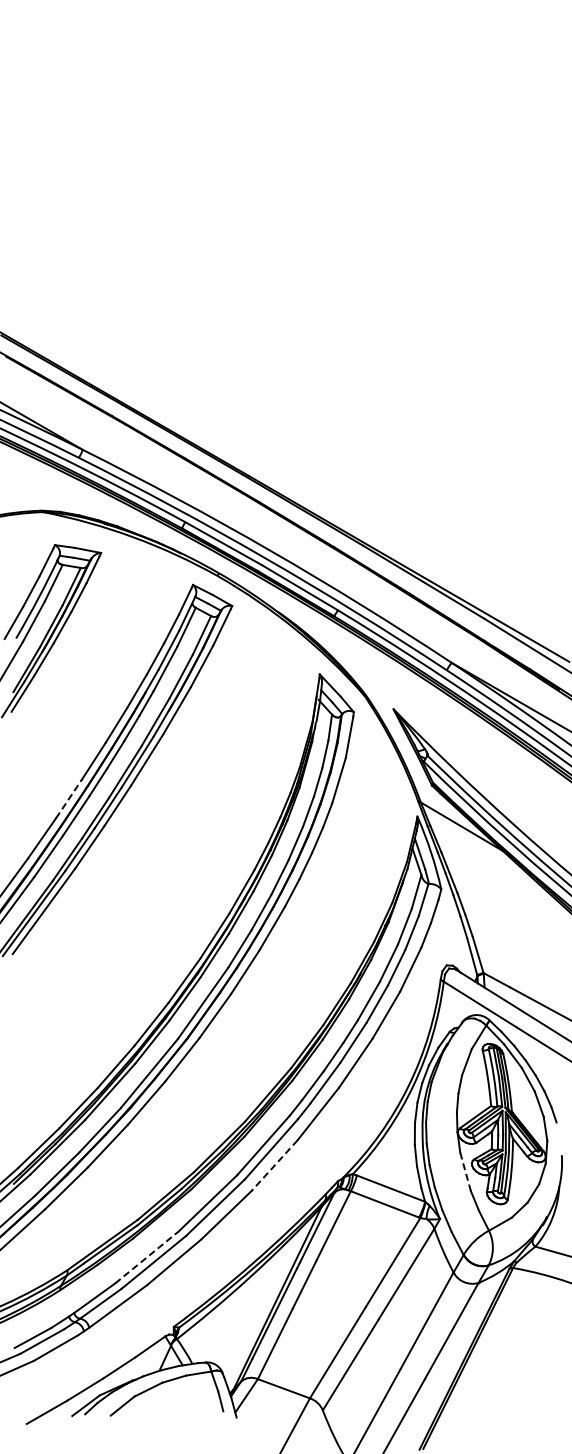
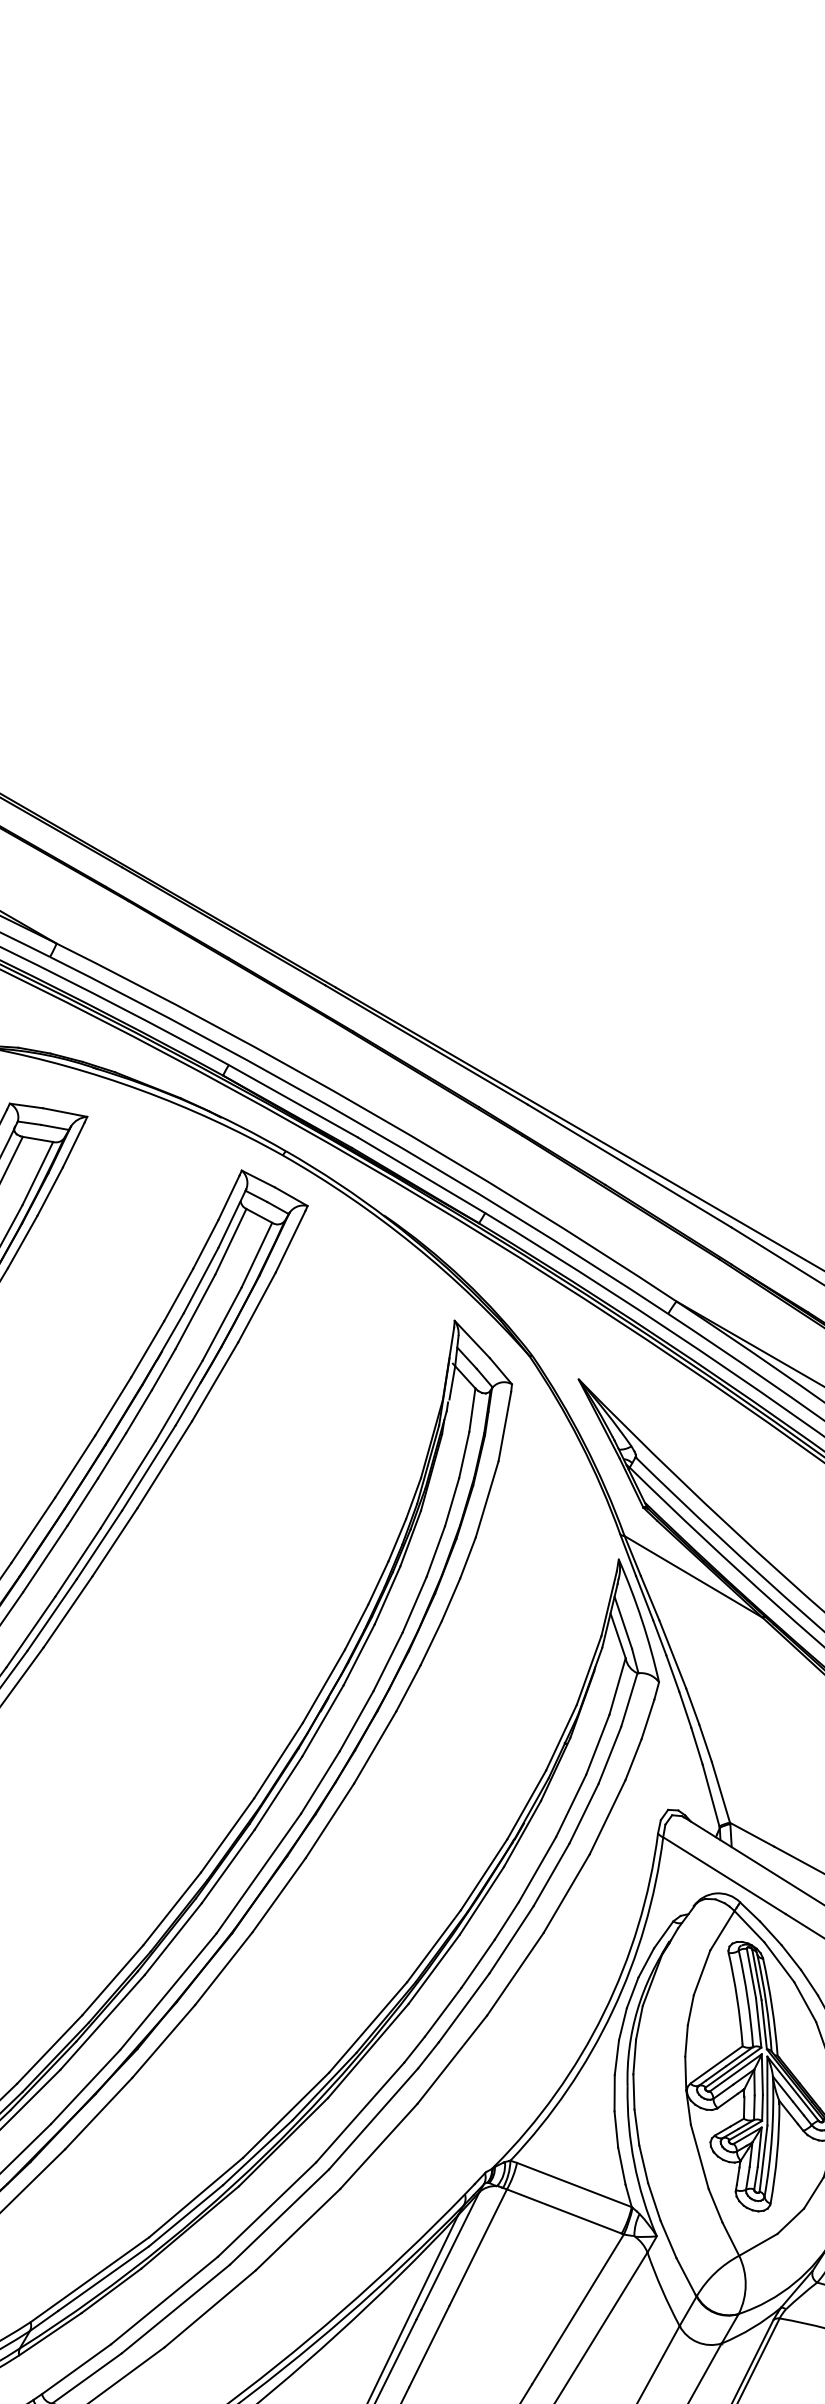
line: (69, 798) -> (34, 1529), dashed -> solid
line: (274, 1165) -> (378, 2146), dashed -> solid
line: (465, 1171) -> (699, 2156), dashed -> solid
line: (147, 1257) -> (165, 2300), dashed -> solid

